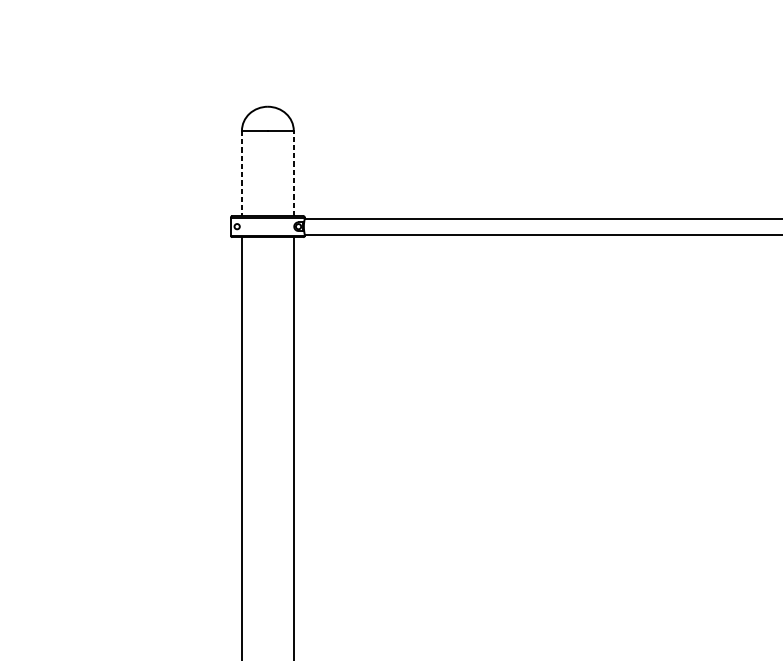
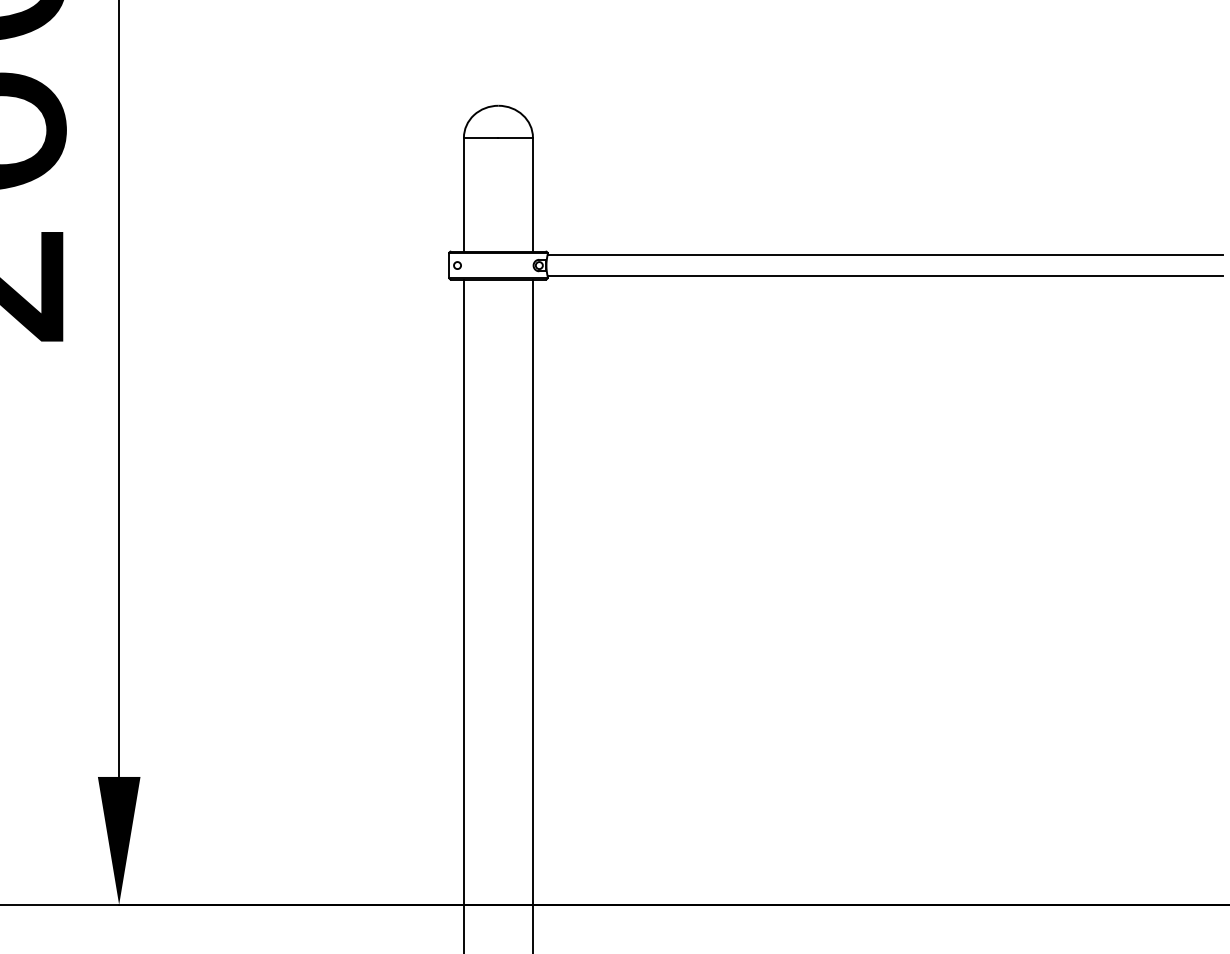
line: (241, 173) -> (463, 194), dashed -> solid
line: (293, 173) -> (532, 194), dashed -> solid

